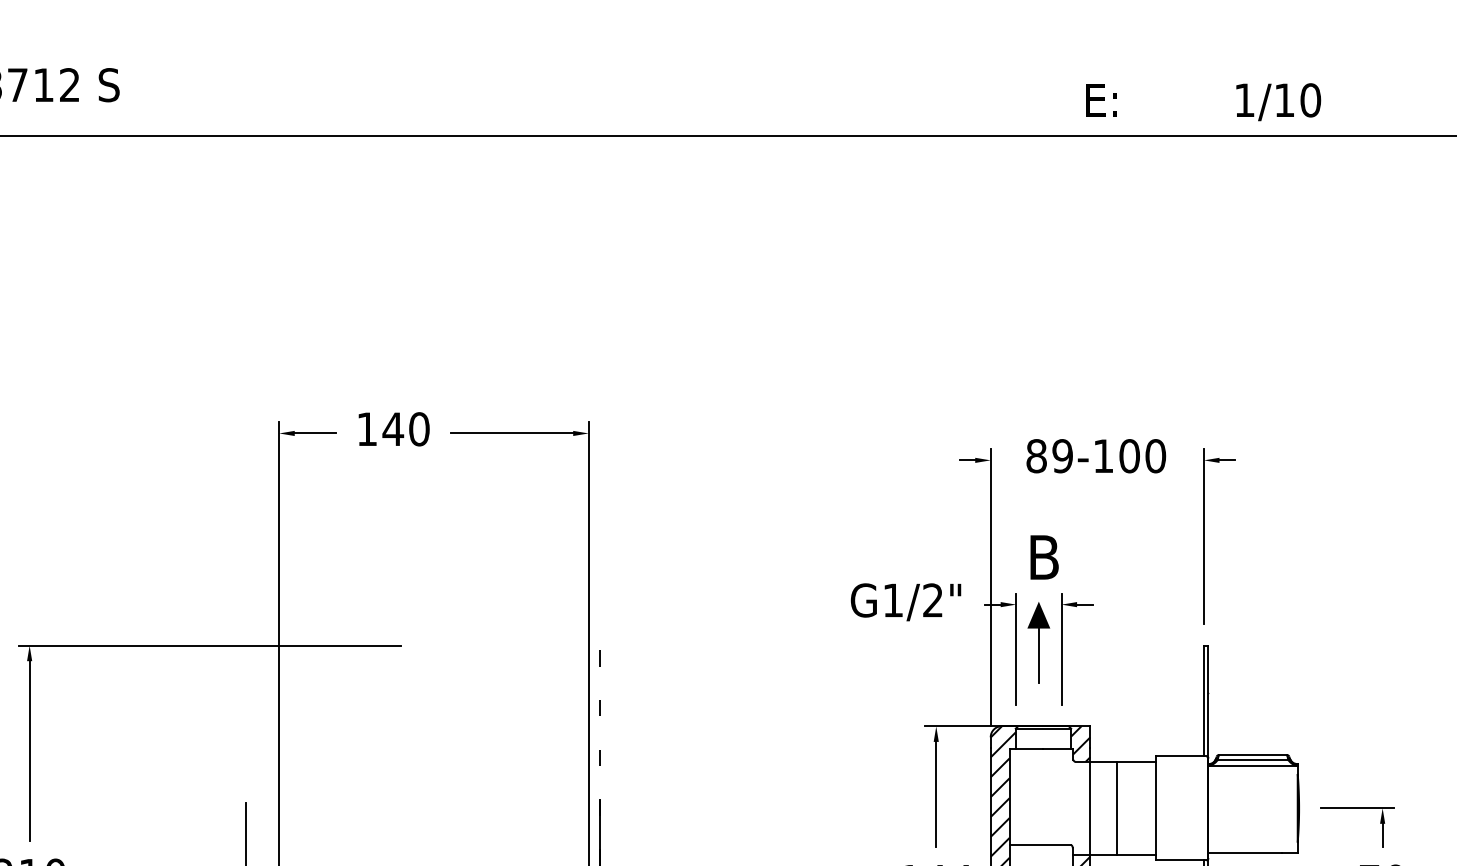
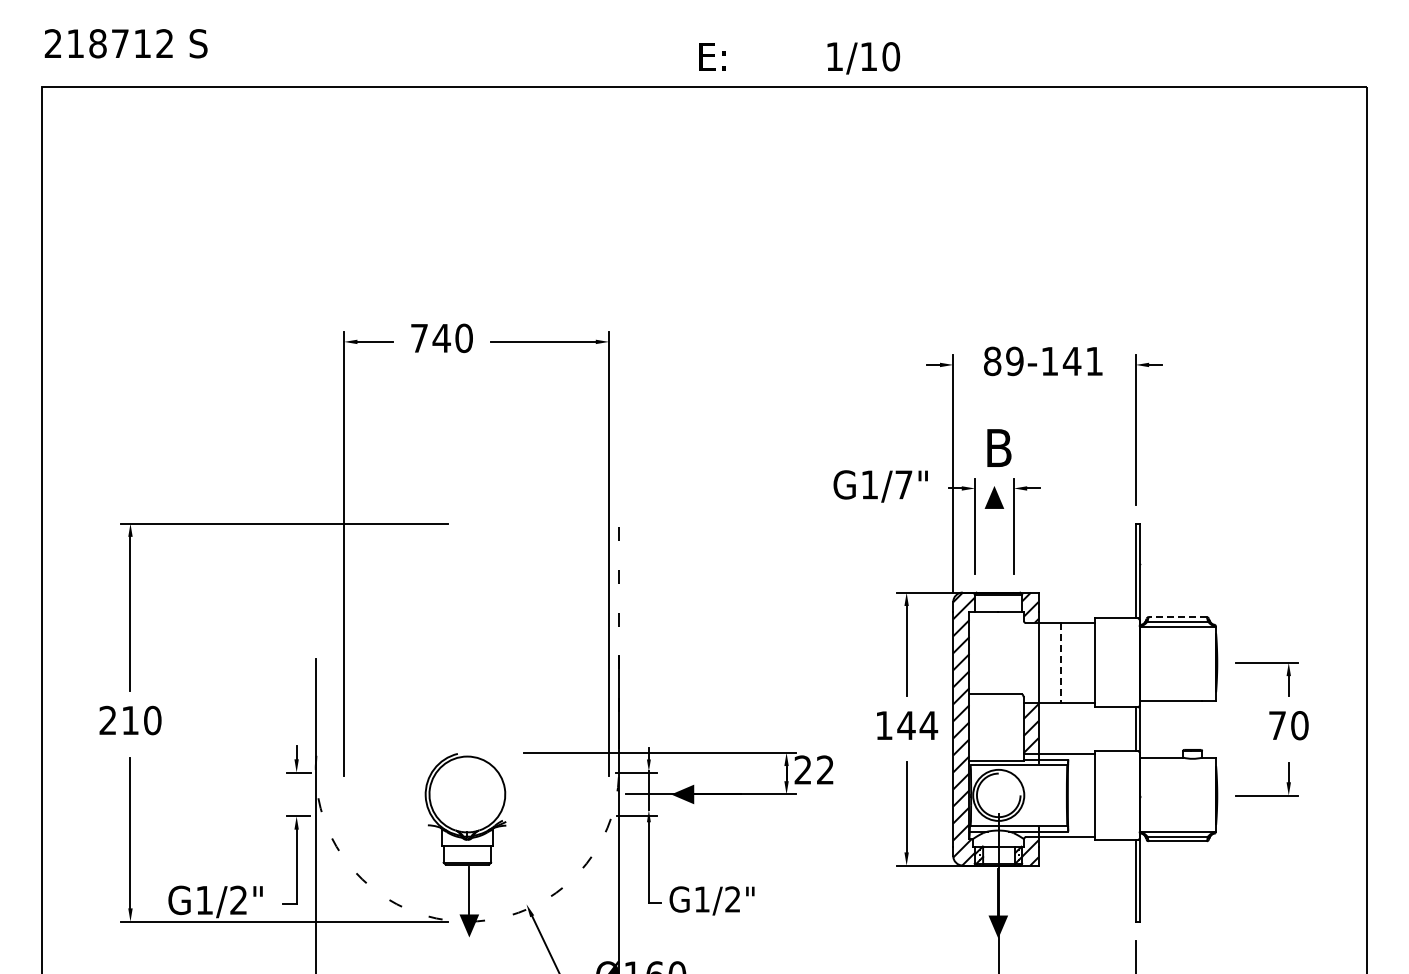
text: (1203, 102) -> (799, 58), moved
text: (367, 429) -> (419, 338), 140 -> 740
text: (1141, 456) -> (1082, 361), 89-100 -> 89-141
text: (932, 600) -> (903, 484), G1/2" -> G1/7"
line: (1038, 654) -> (994, 531), removed
line: (1252, 755) -> (1177, 617), solid -> dashed
line: (1115, 807) -> (1060, 662), solid -> dashed

